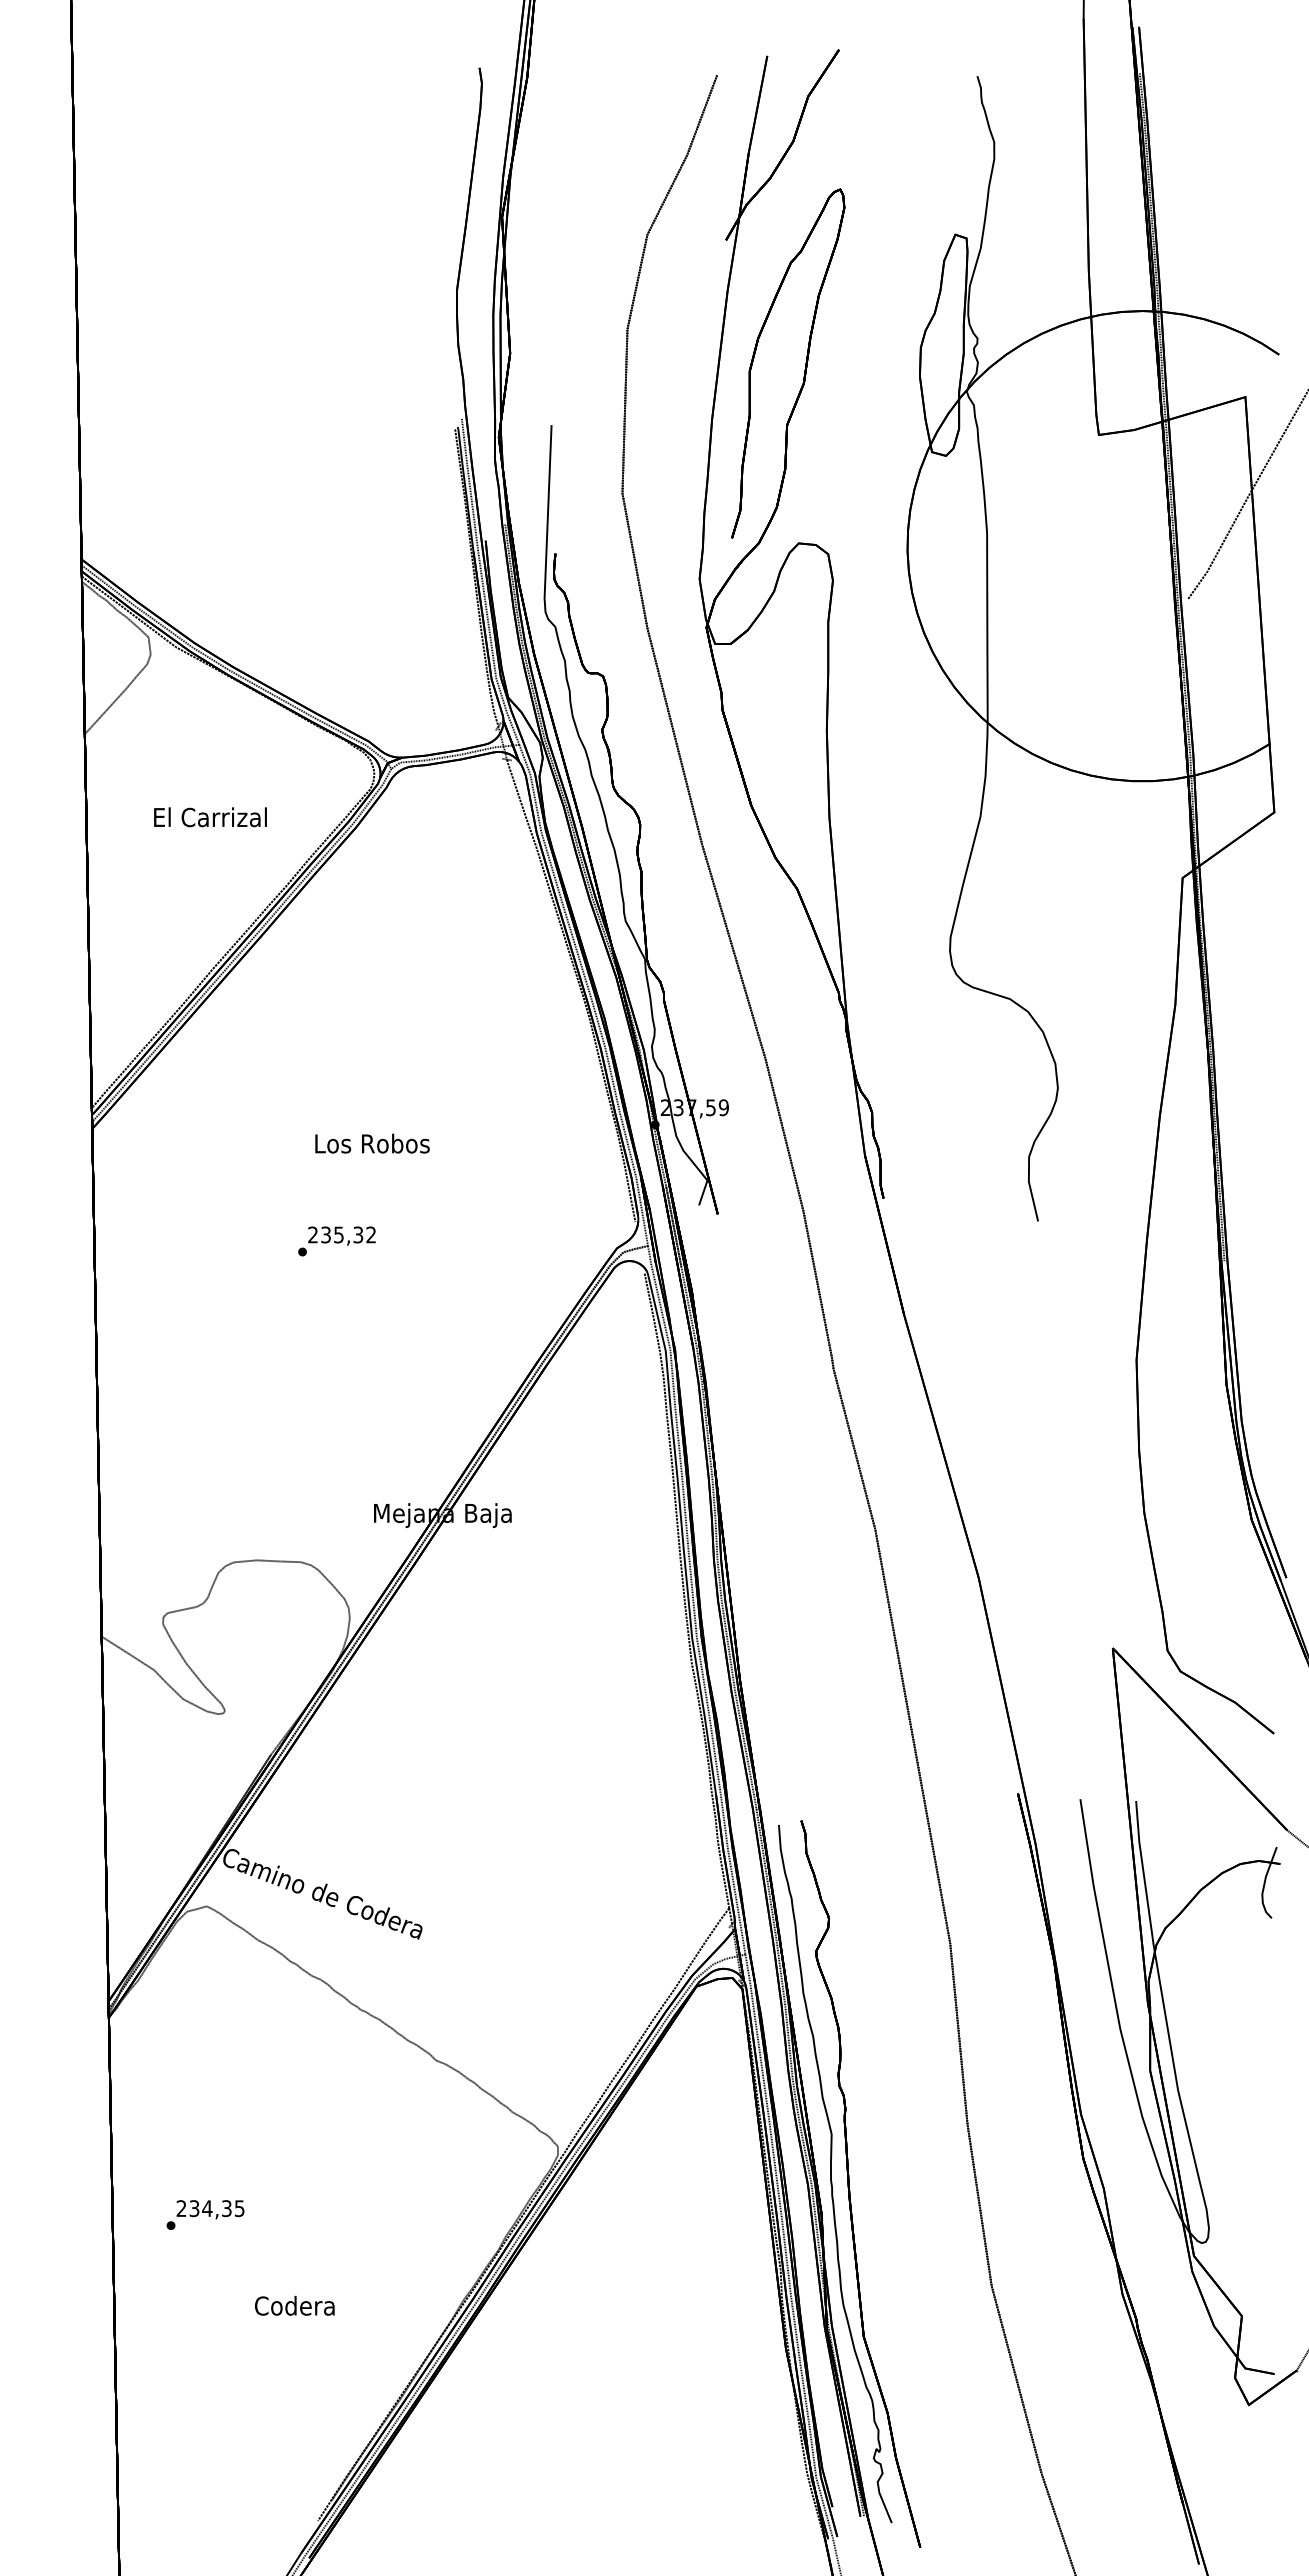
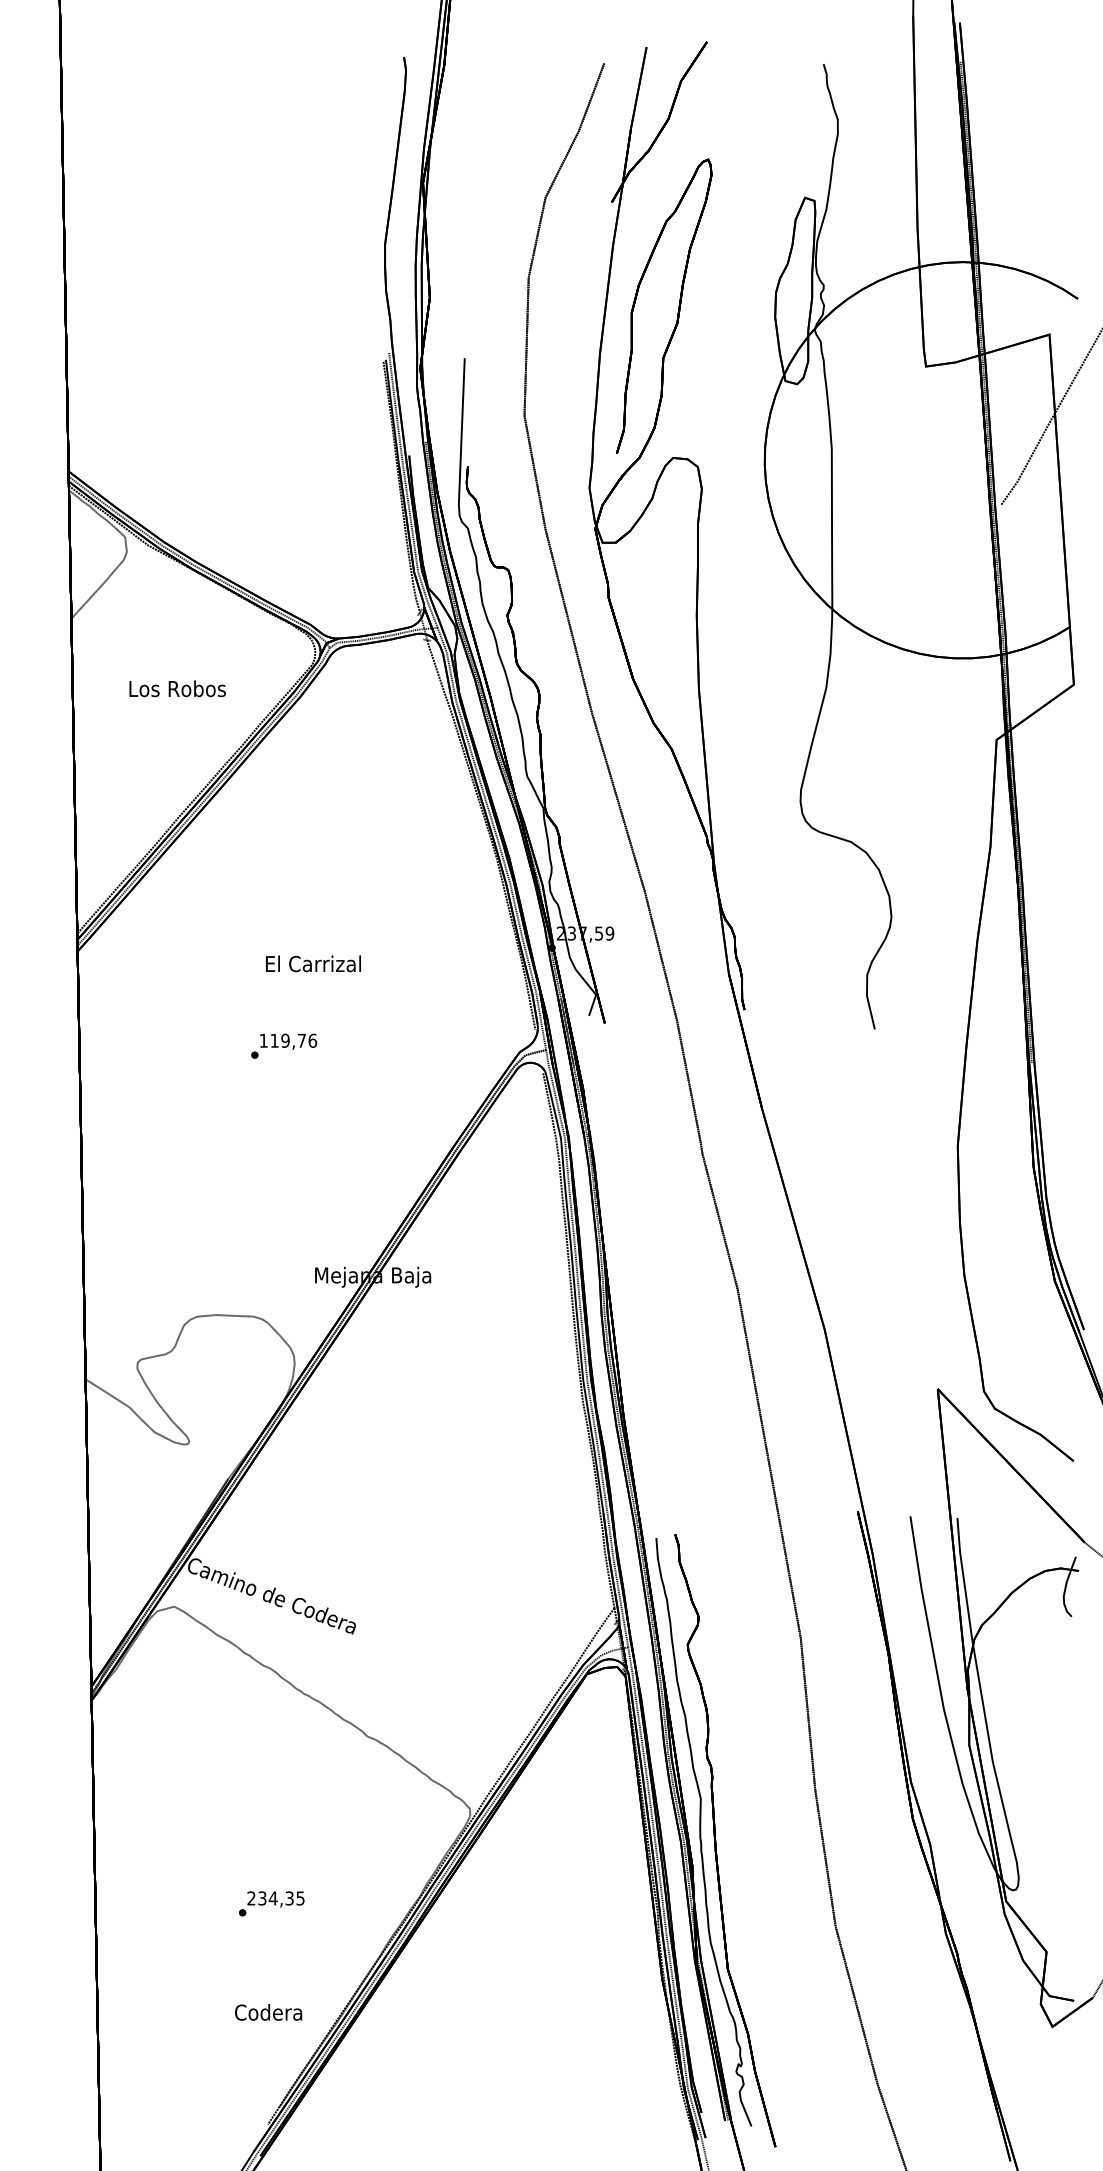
text: (210, 817) -> (177, 688), El Carrizal -> Los Robos
text: (372, 1143) -> (313, 963), Los Robos -> El Carrizal
text: (342, 1234) -> (288, 1040), 235,32 -> 119,76
text: (205, 2214) -> (271, 1903), moved
text: (294, 2305) -> (268, 2012), moved

